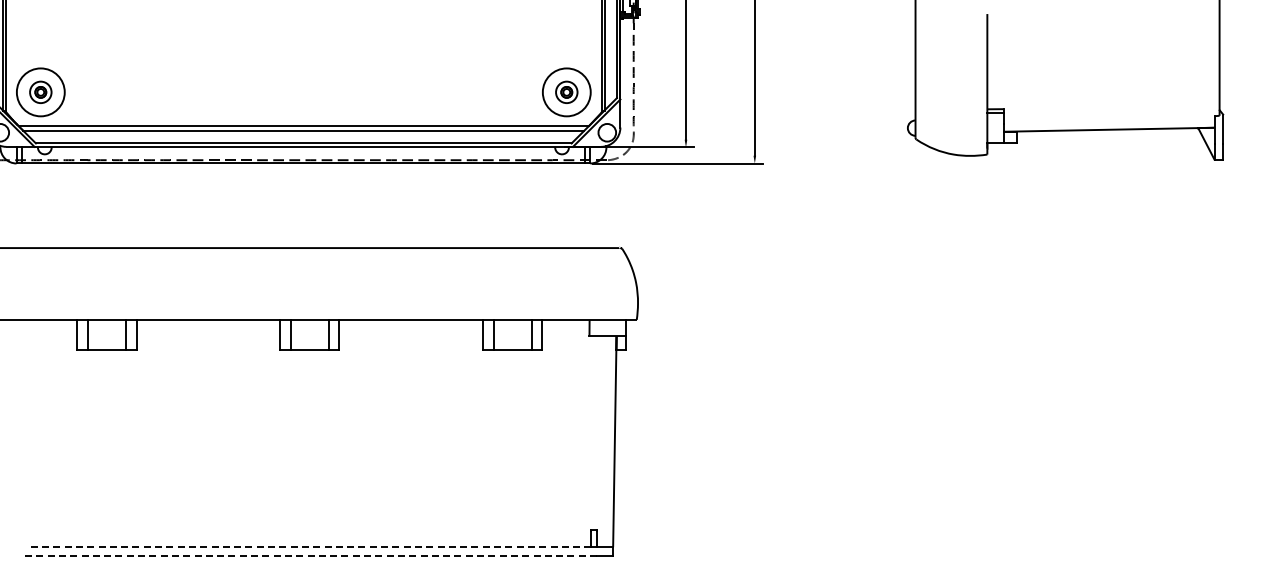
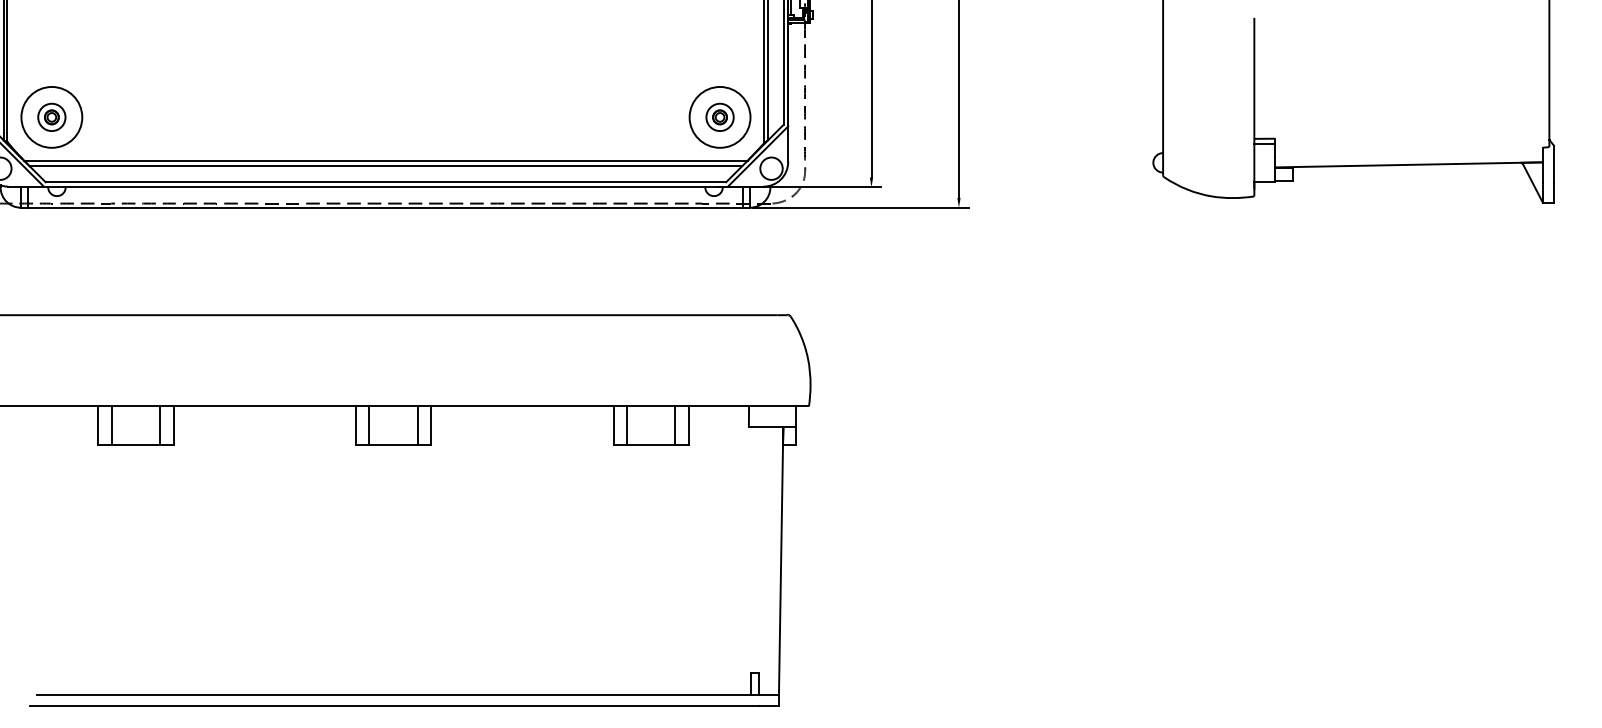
line: (309, 547) -> (393, 695), dashed -> solid
line: (310, 555) -> (394, 705), dashed -> solid

